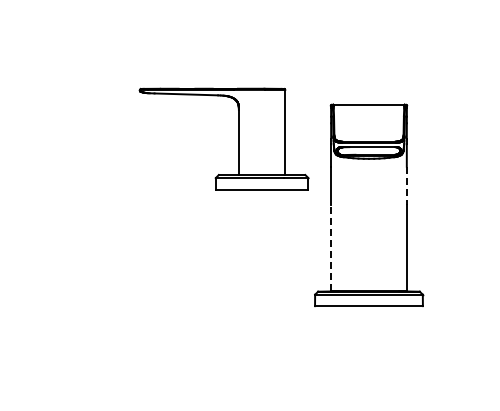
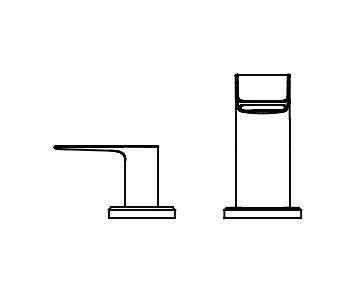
part: (238, 138) -> (124, 181), moved
line: (406, 186) -> (289, 132), dashed -> solid
line: (331, 247) -> (236, 176), dashed -> solid

